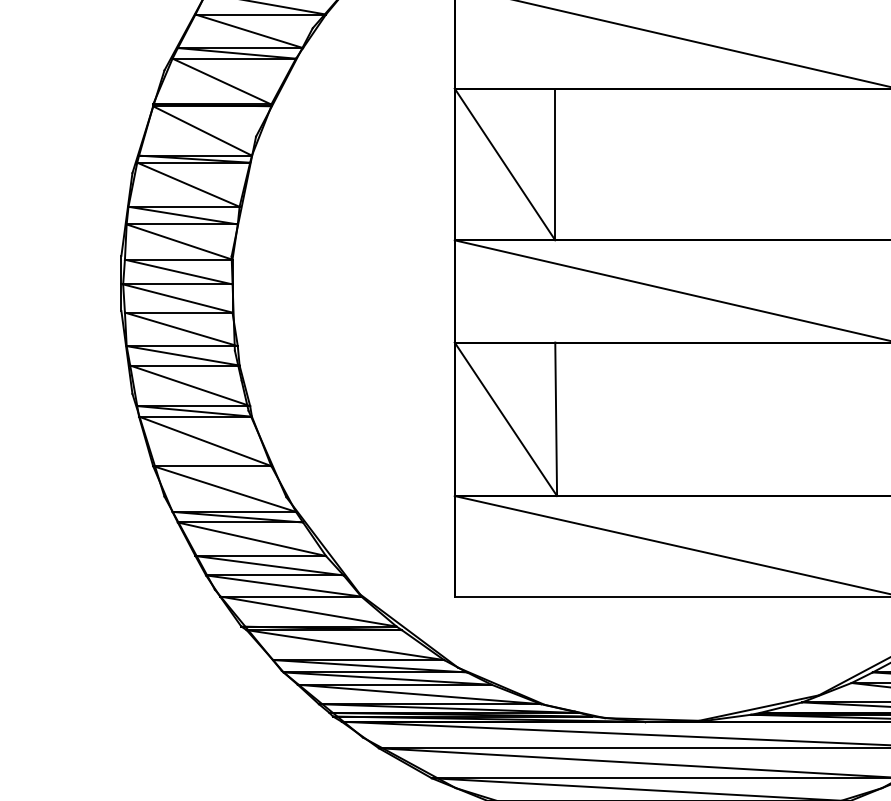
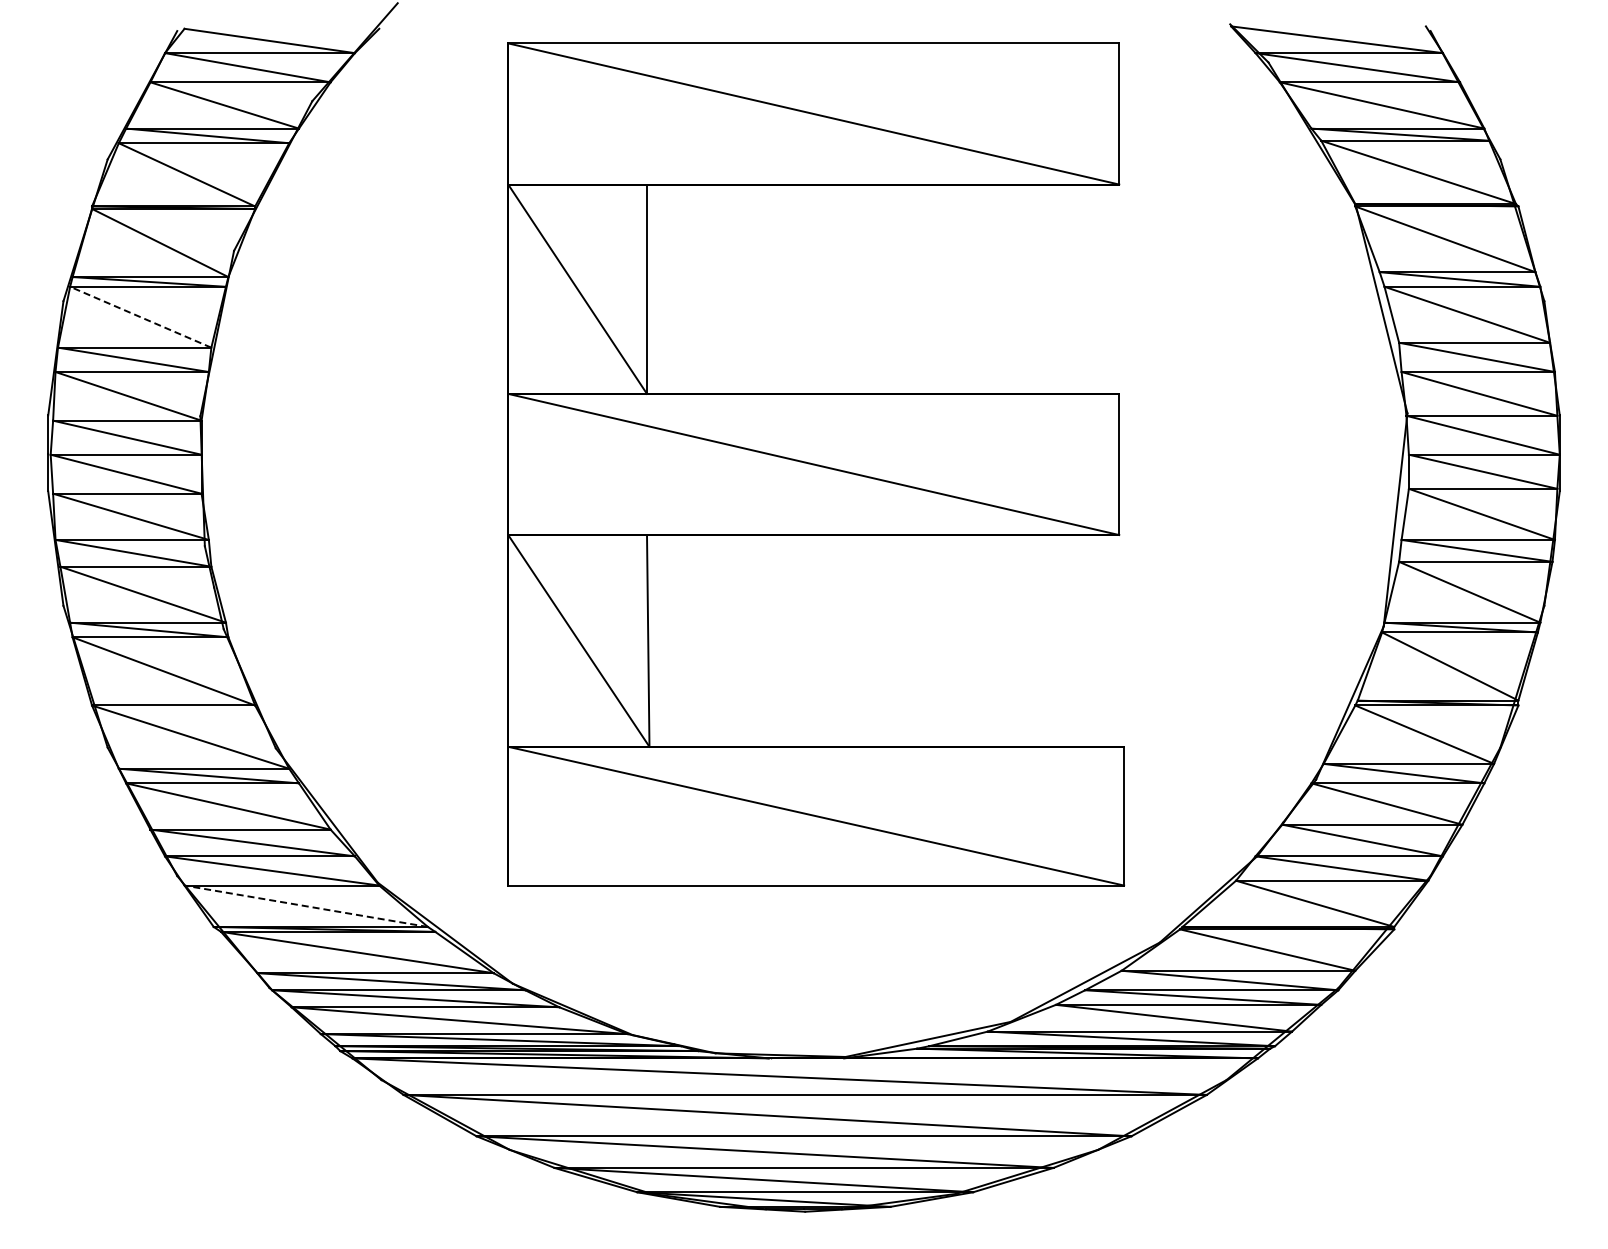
line: (188, 184) -> (140, 317), solid -> dashed
line: (307, 611) -> (305, 906), solid -> dashed

